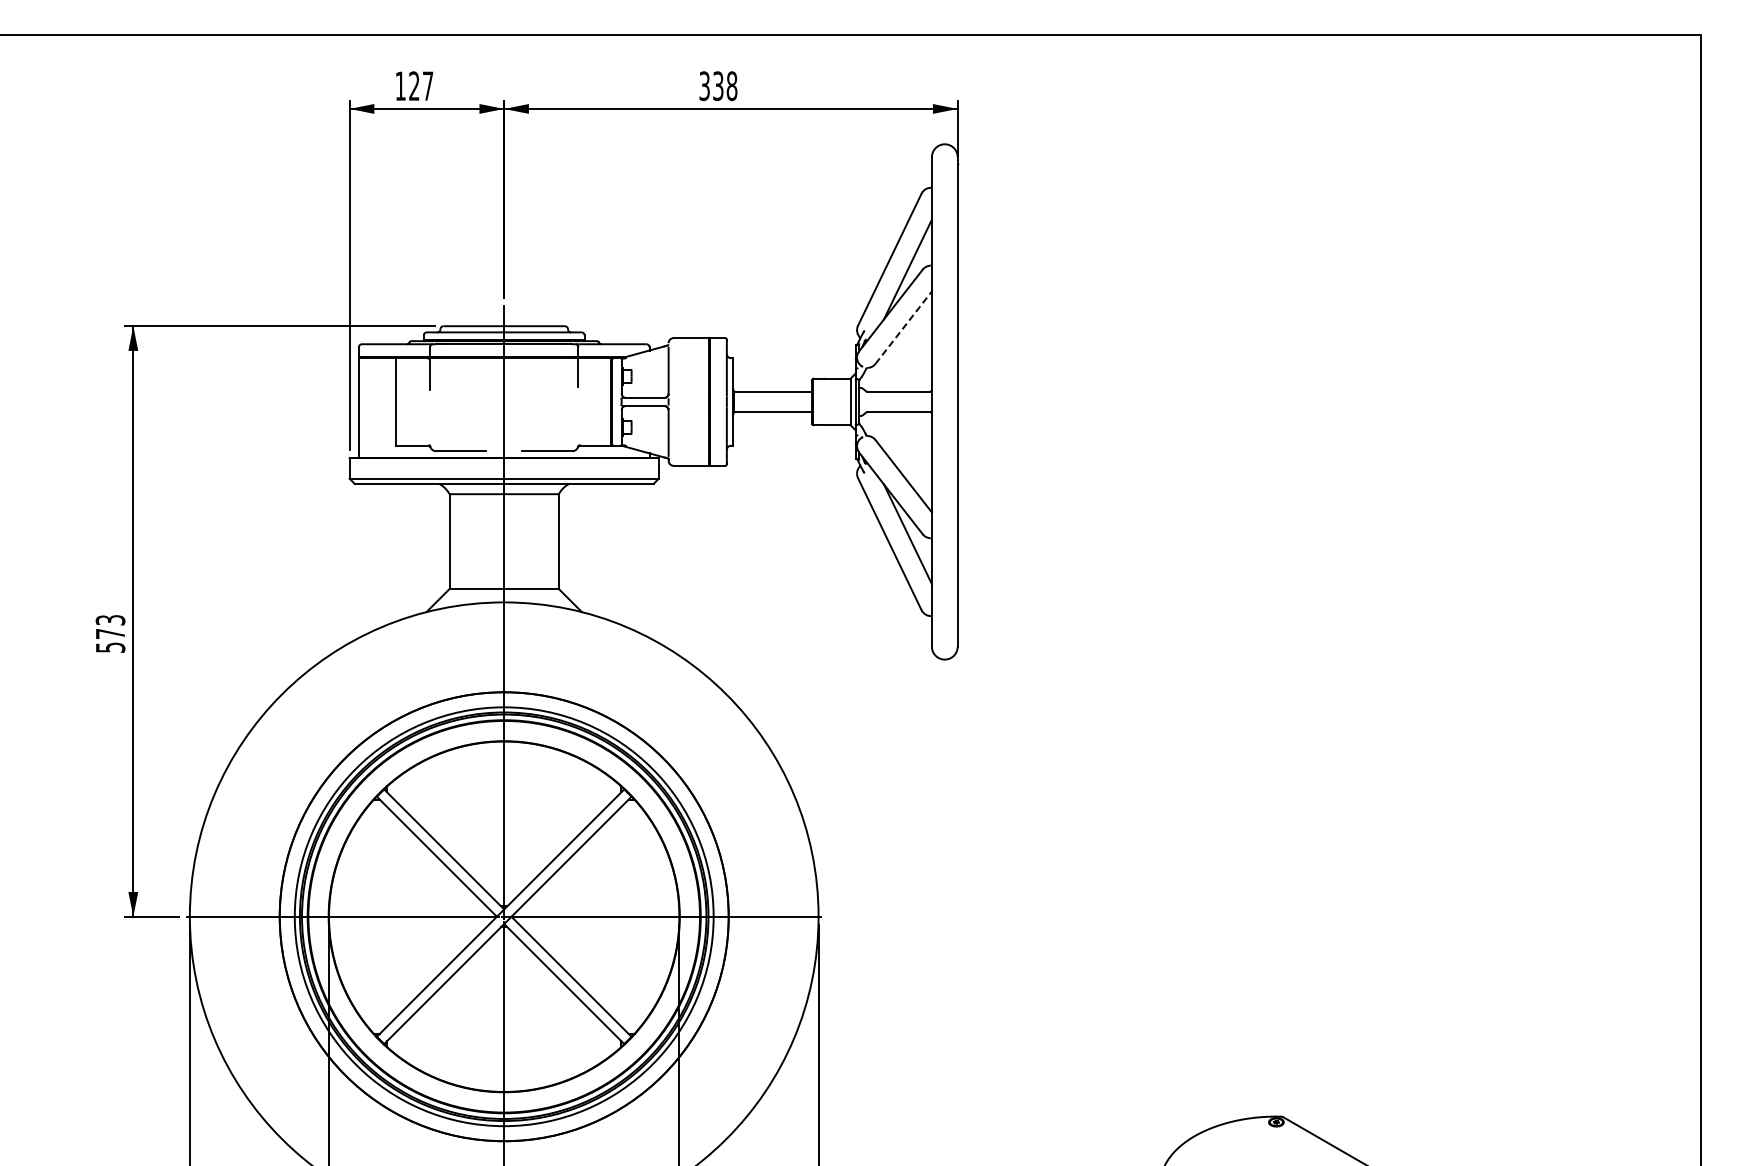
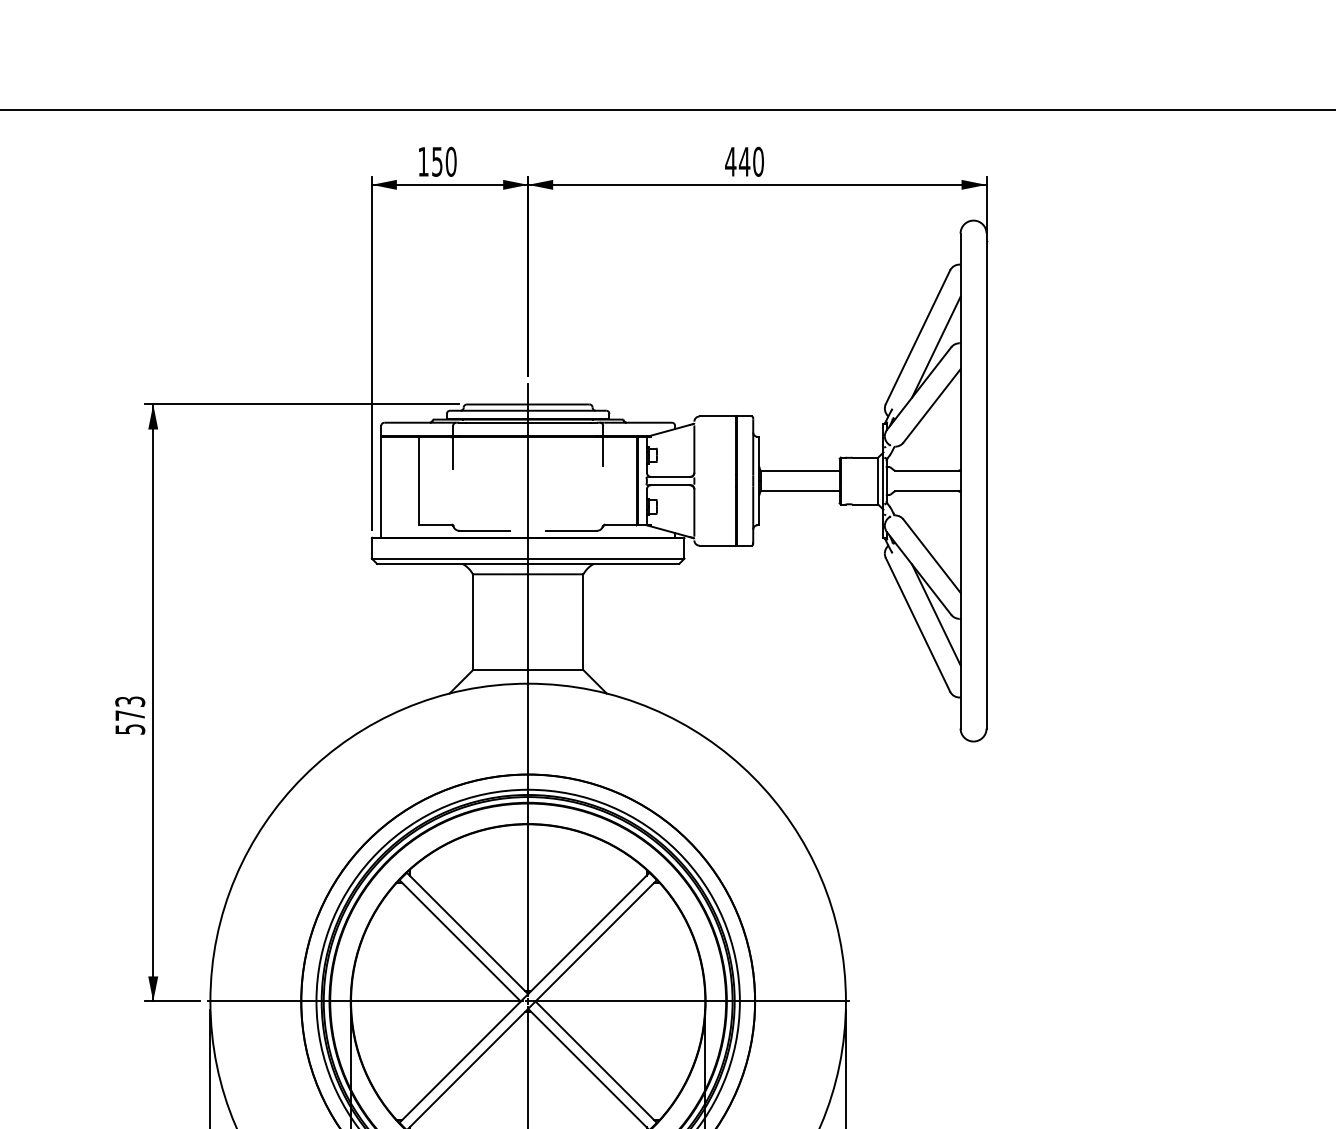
text: (421, 86) -> (444, 162), 127 -> 150
text: (718, 86) -> (744, 162), 338 -> 440
line: (903, 327) -> (931, 405), dashed -> solid

